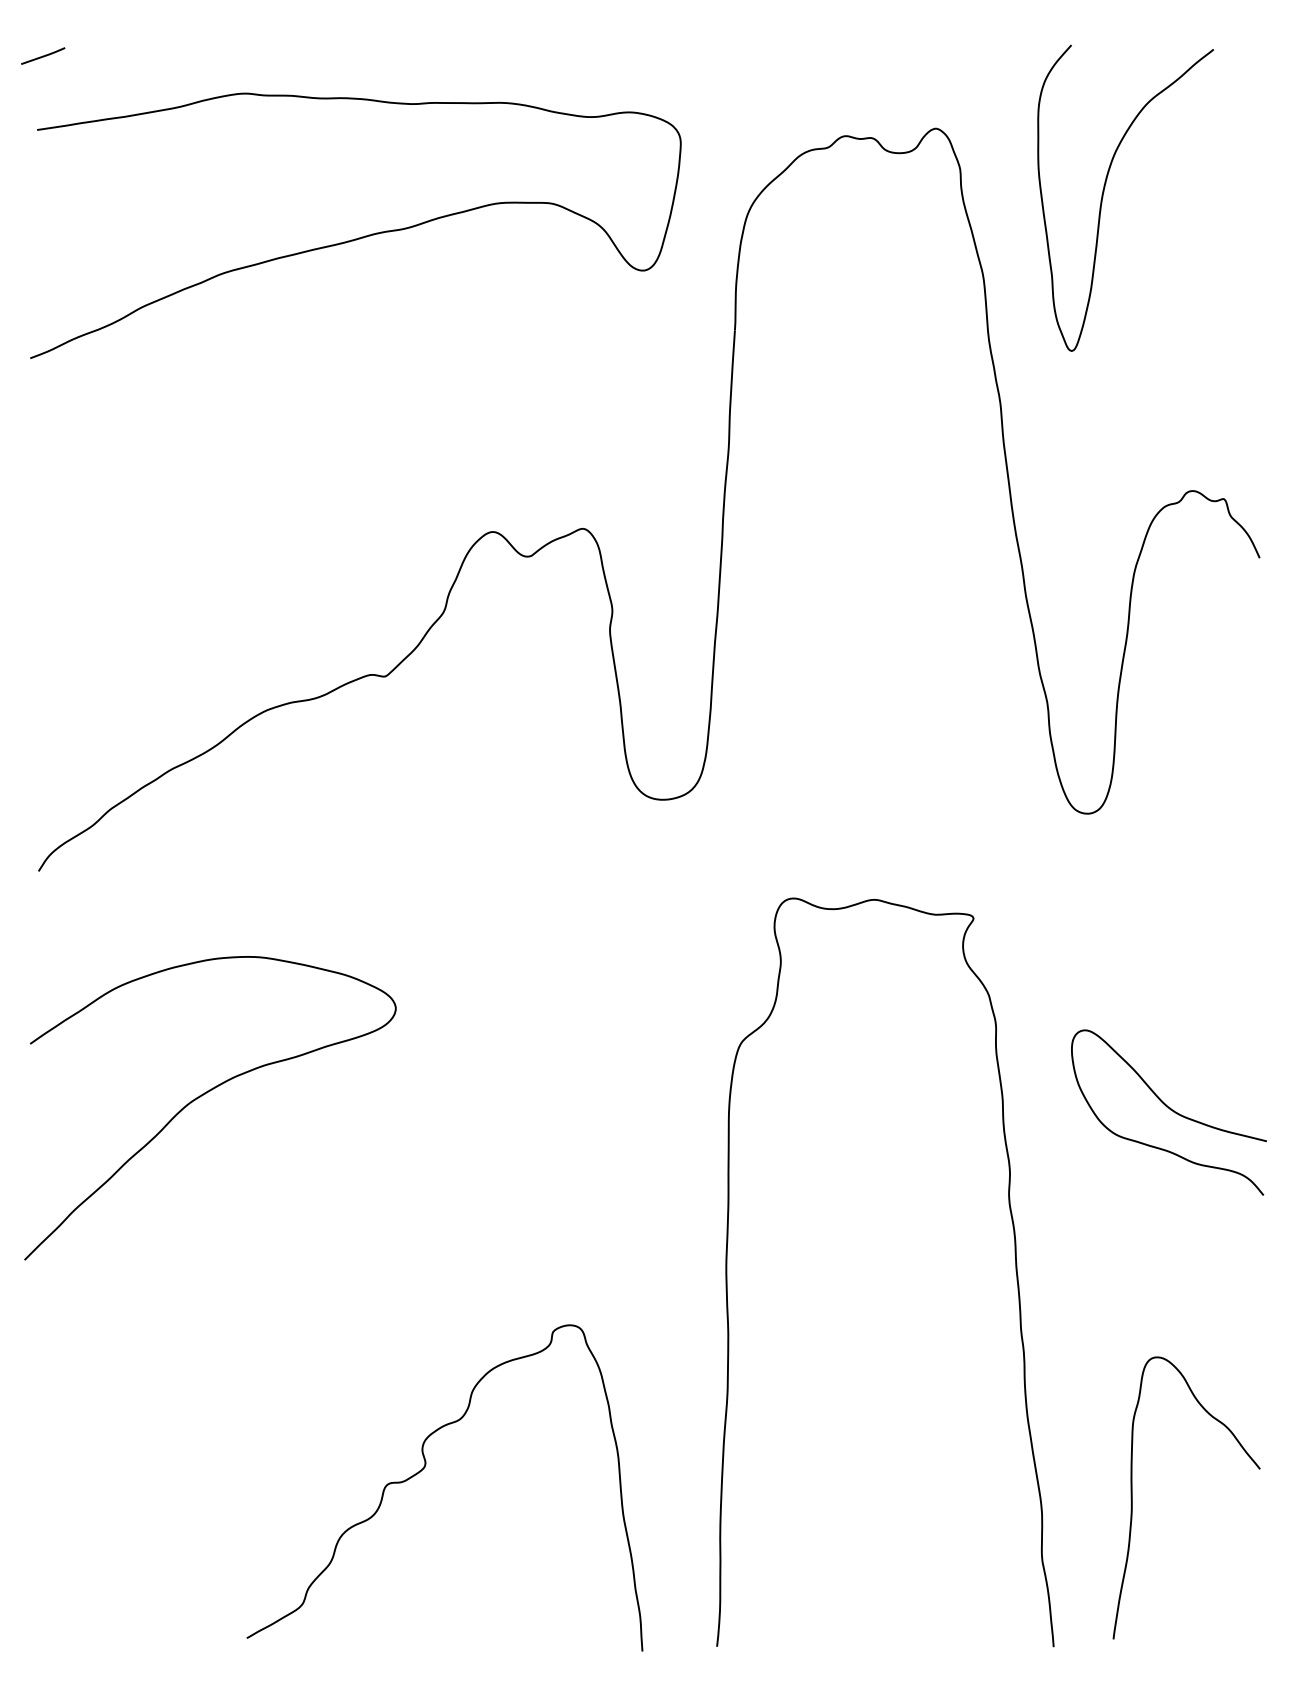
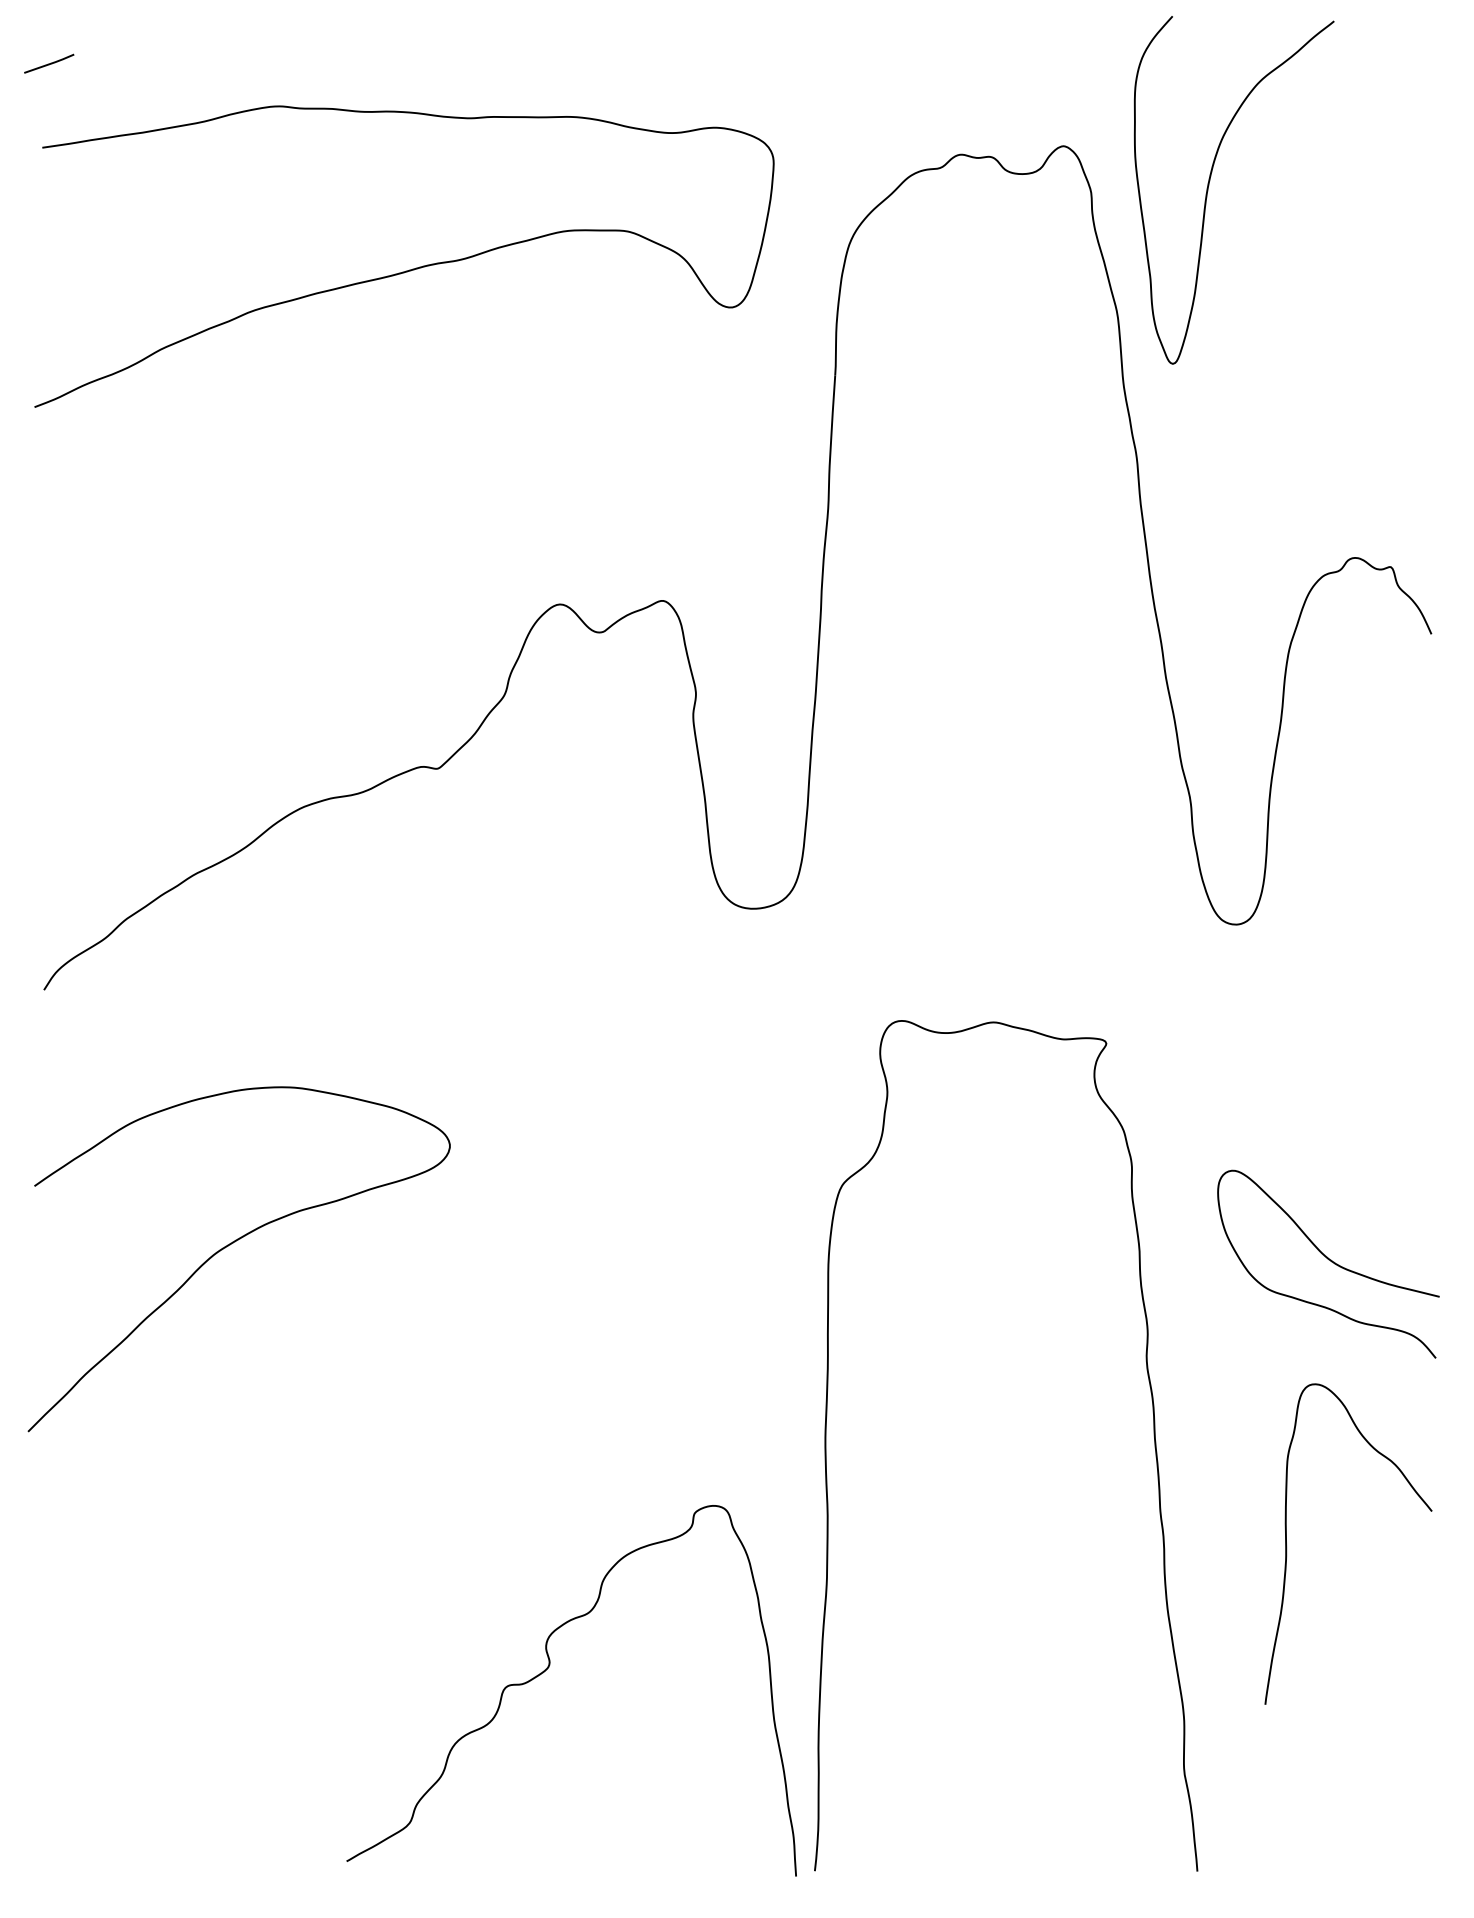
curve: (1103, 194) -> (1209, 185), moved
curve: (425, 1467) -> (549, 1667), moved
curve: (1132, 1500) -> (1287, 1546), moved

